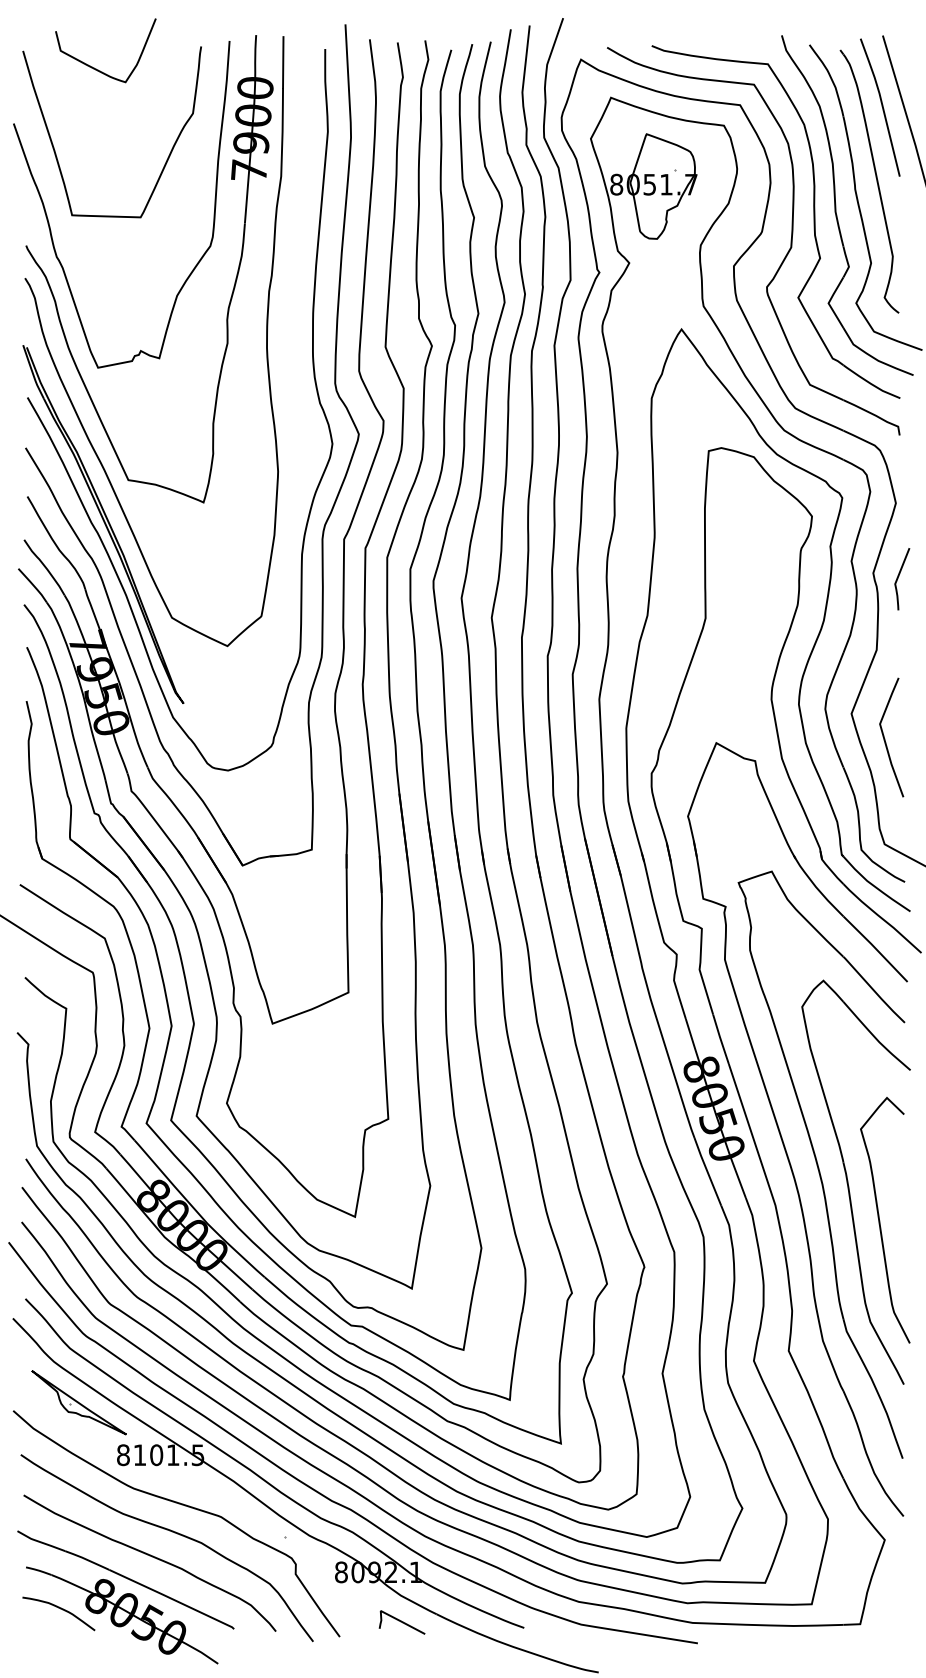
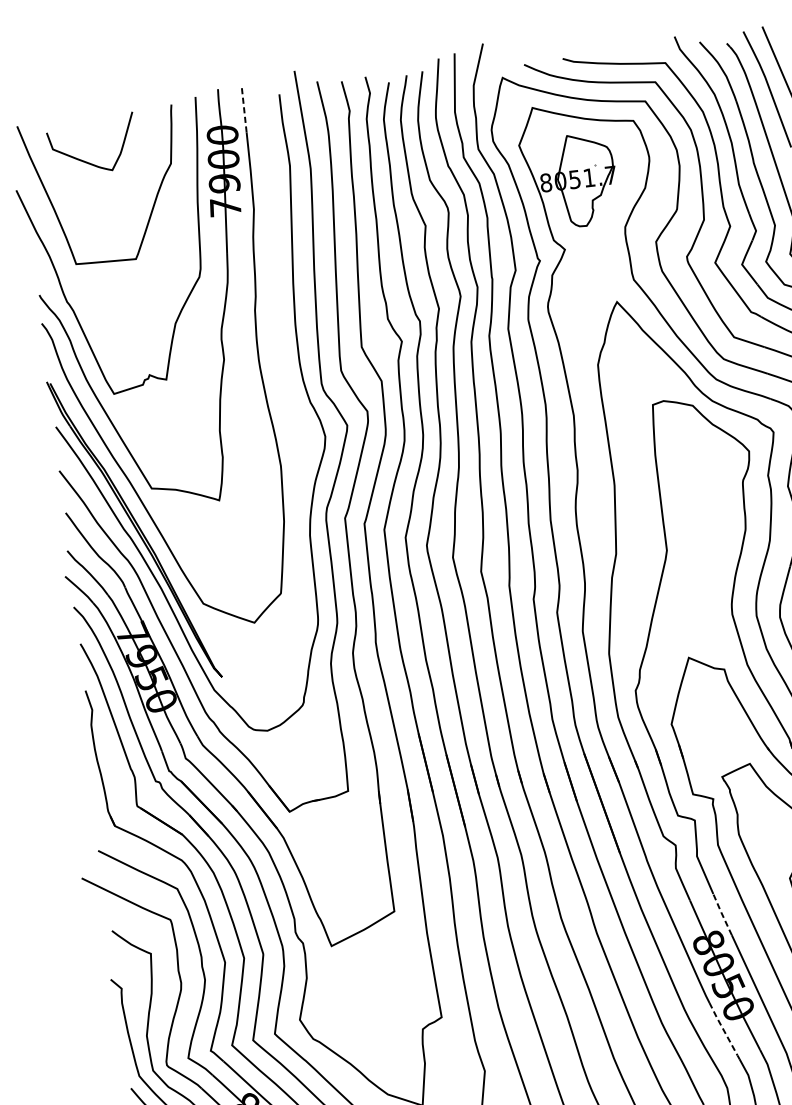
line: (283, 62) -> (244, 110), solid -> dashed
curve: (96, 68) -> (85, 161), moved
line: (720, 1038) -> (722, 913), solid -> dashed
line: (707, 1172) -> (724, 1031), solid -> dashed

